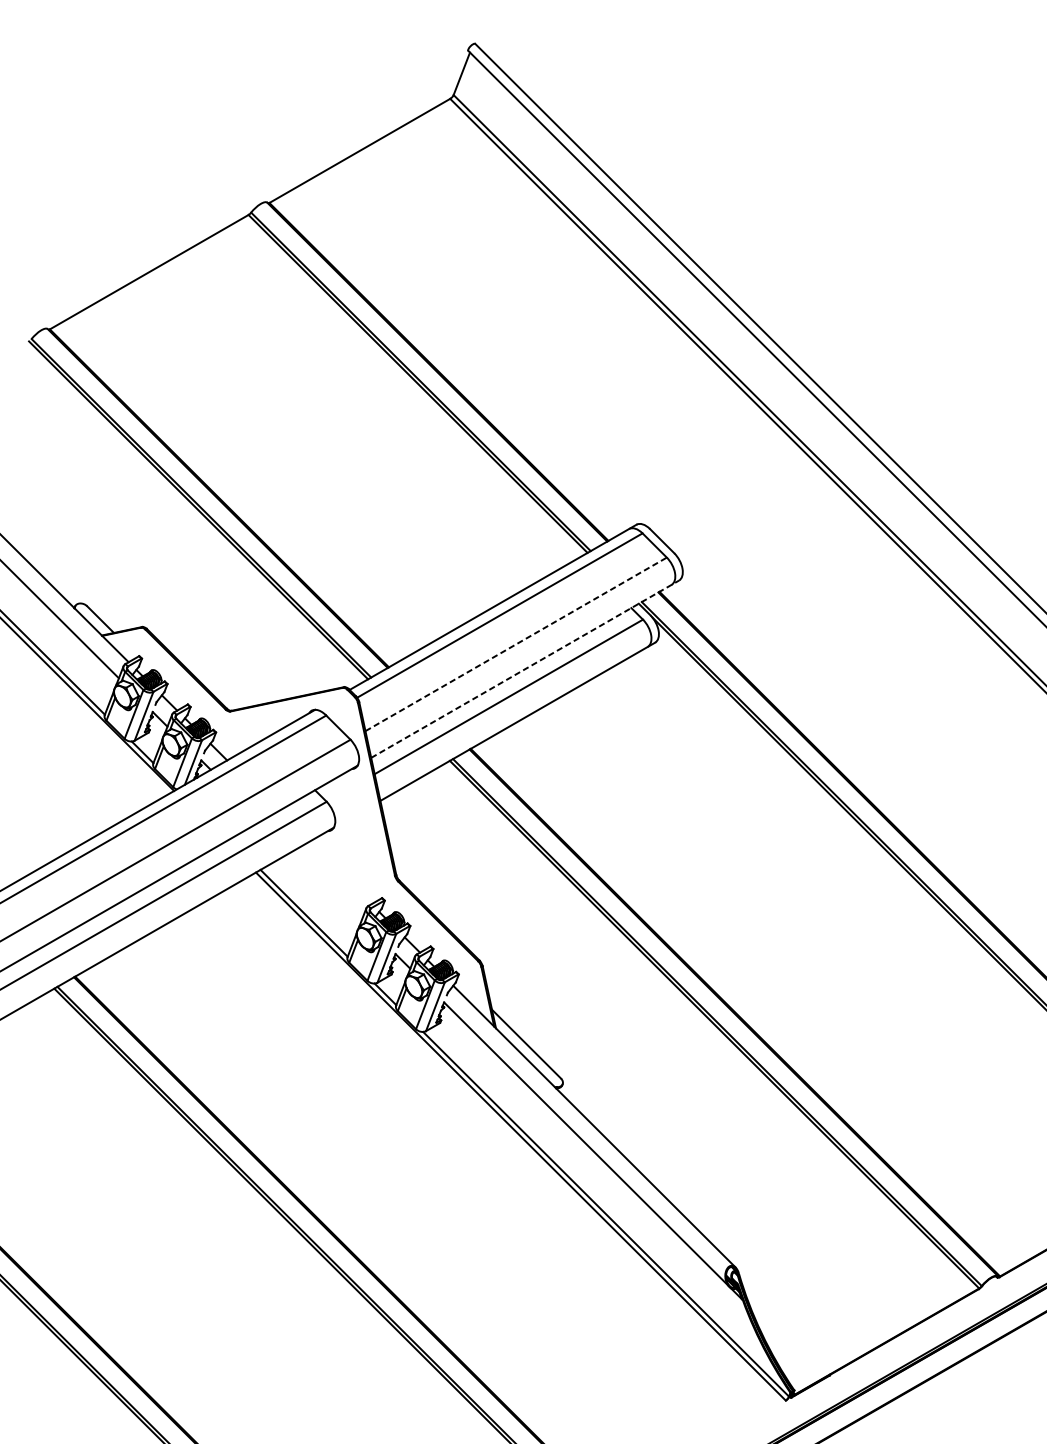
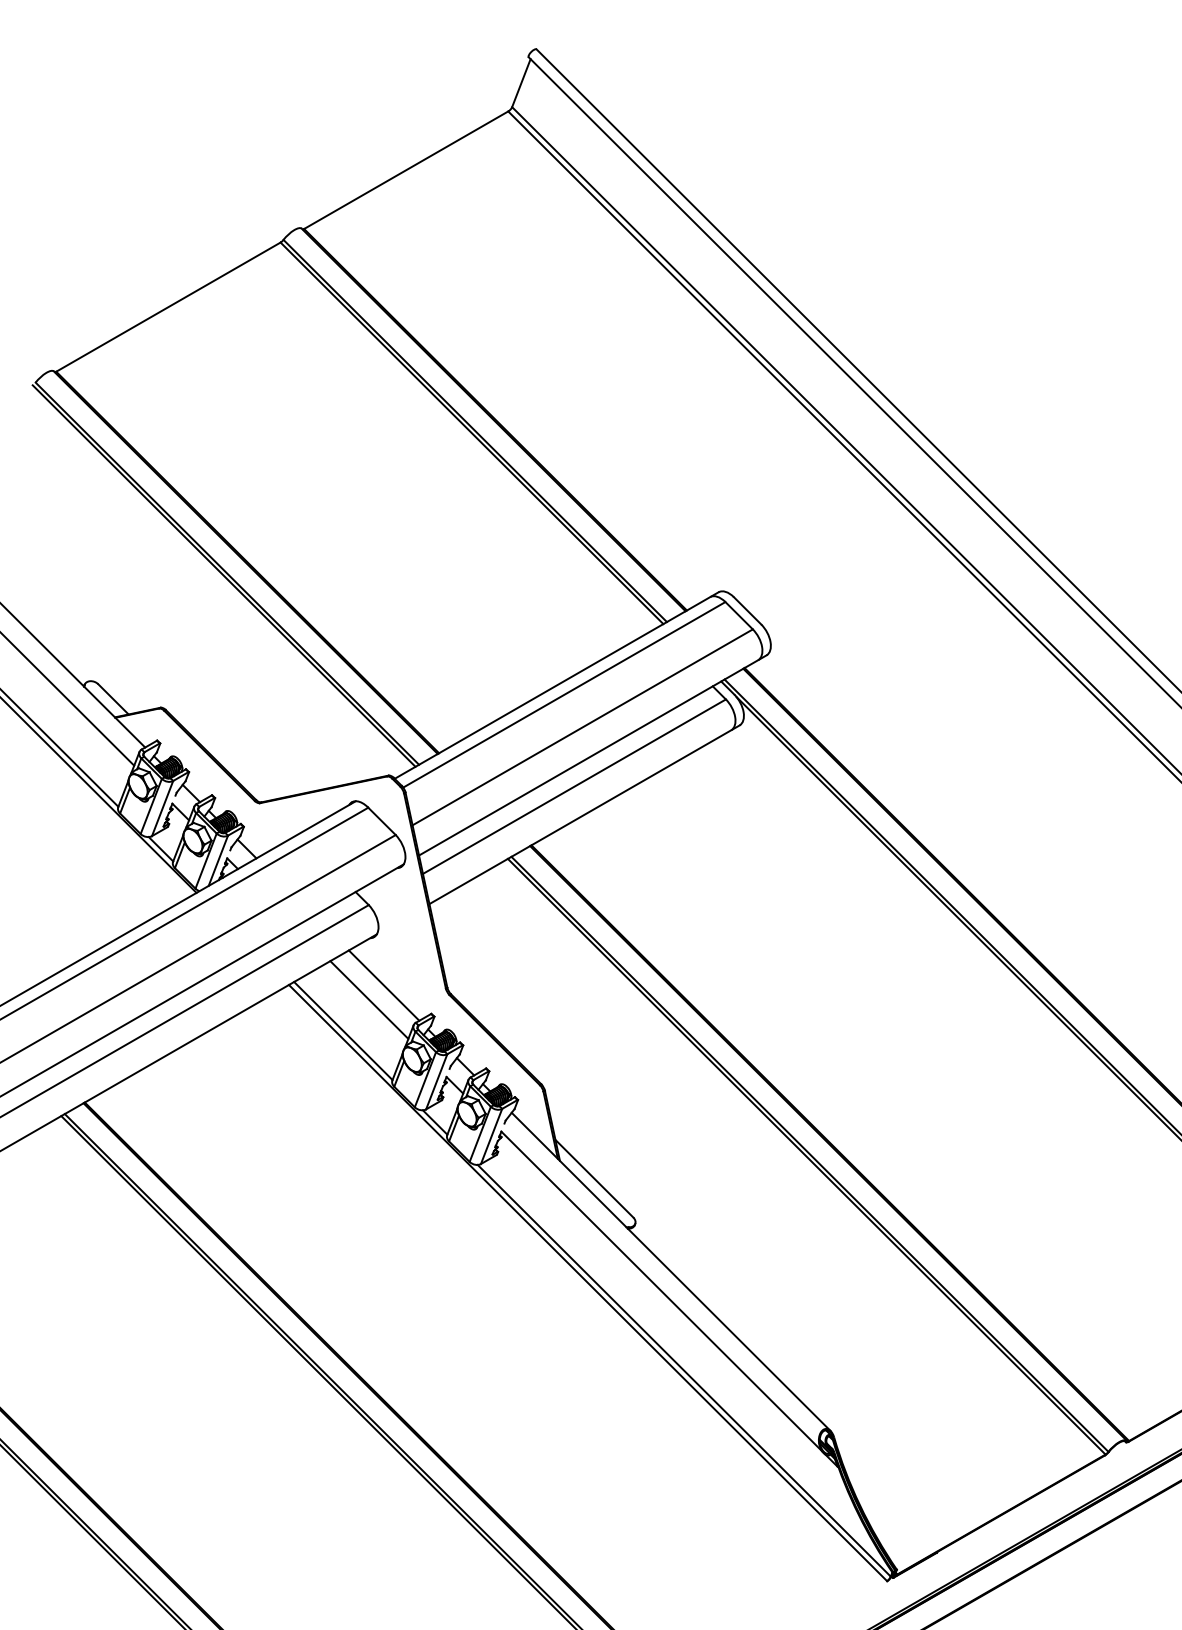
line: (516, 644) -> (583, 727), dashed -> solid
line: (524, 669) -> (592, 755), dashed -> solid
line: (339, 873) -> (383, 985), added
line: (327, 885) -> (369, 999), added

